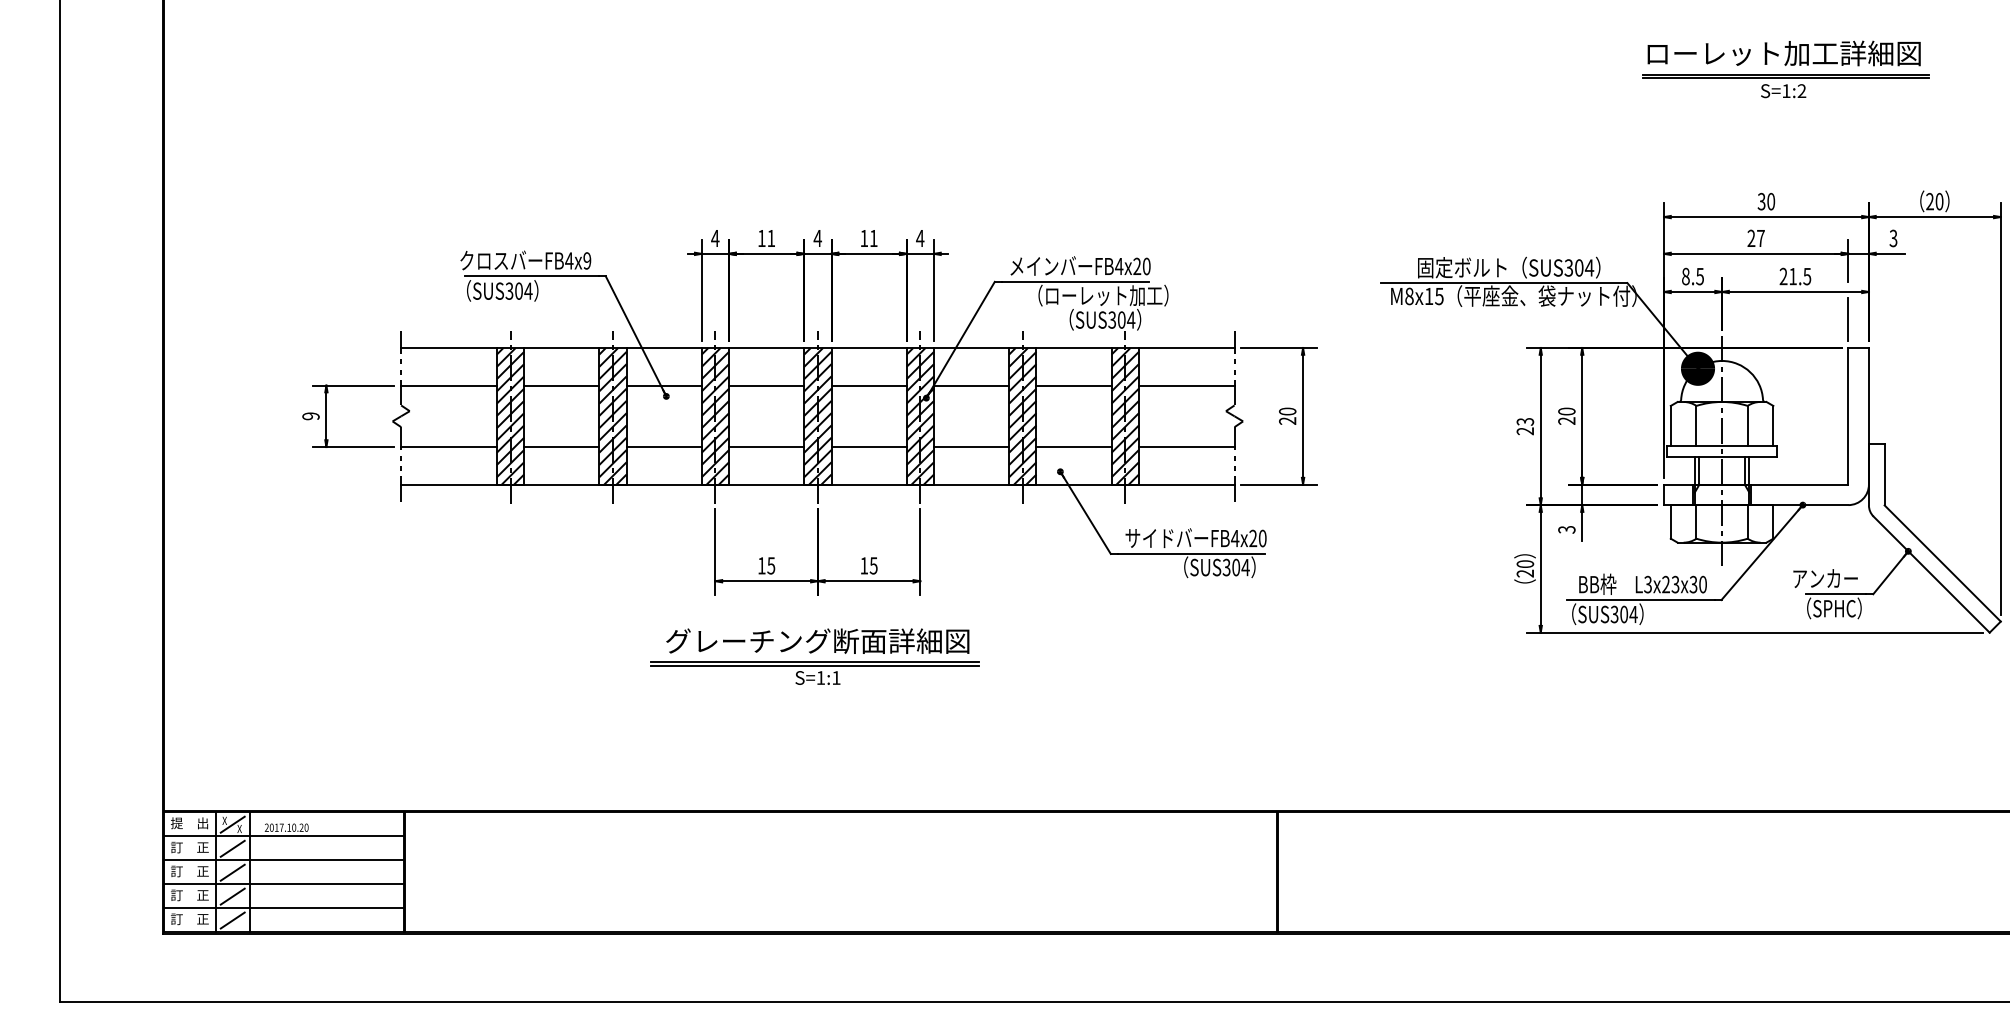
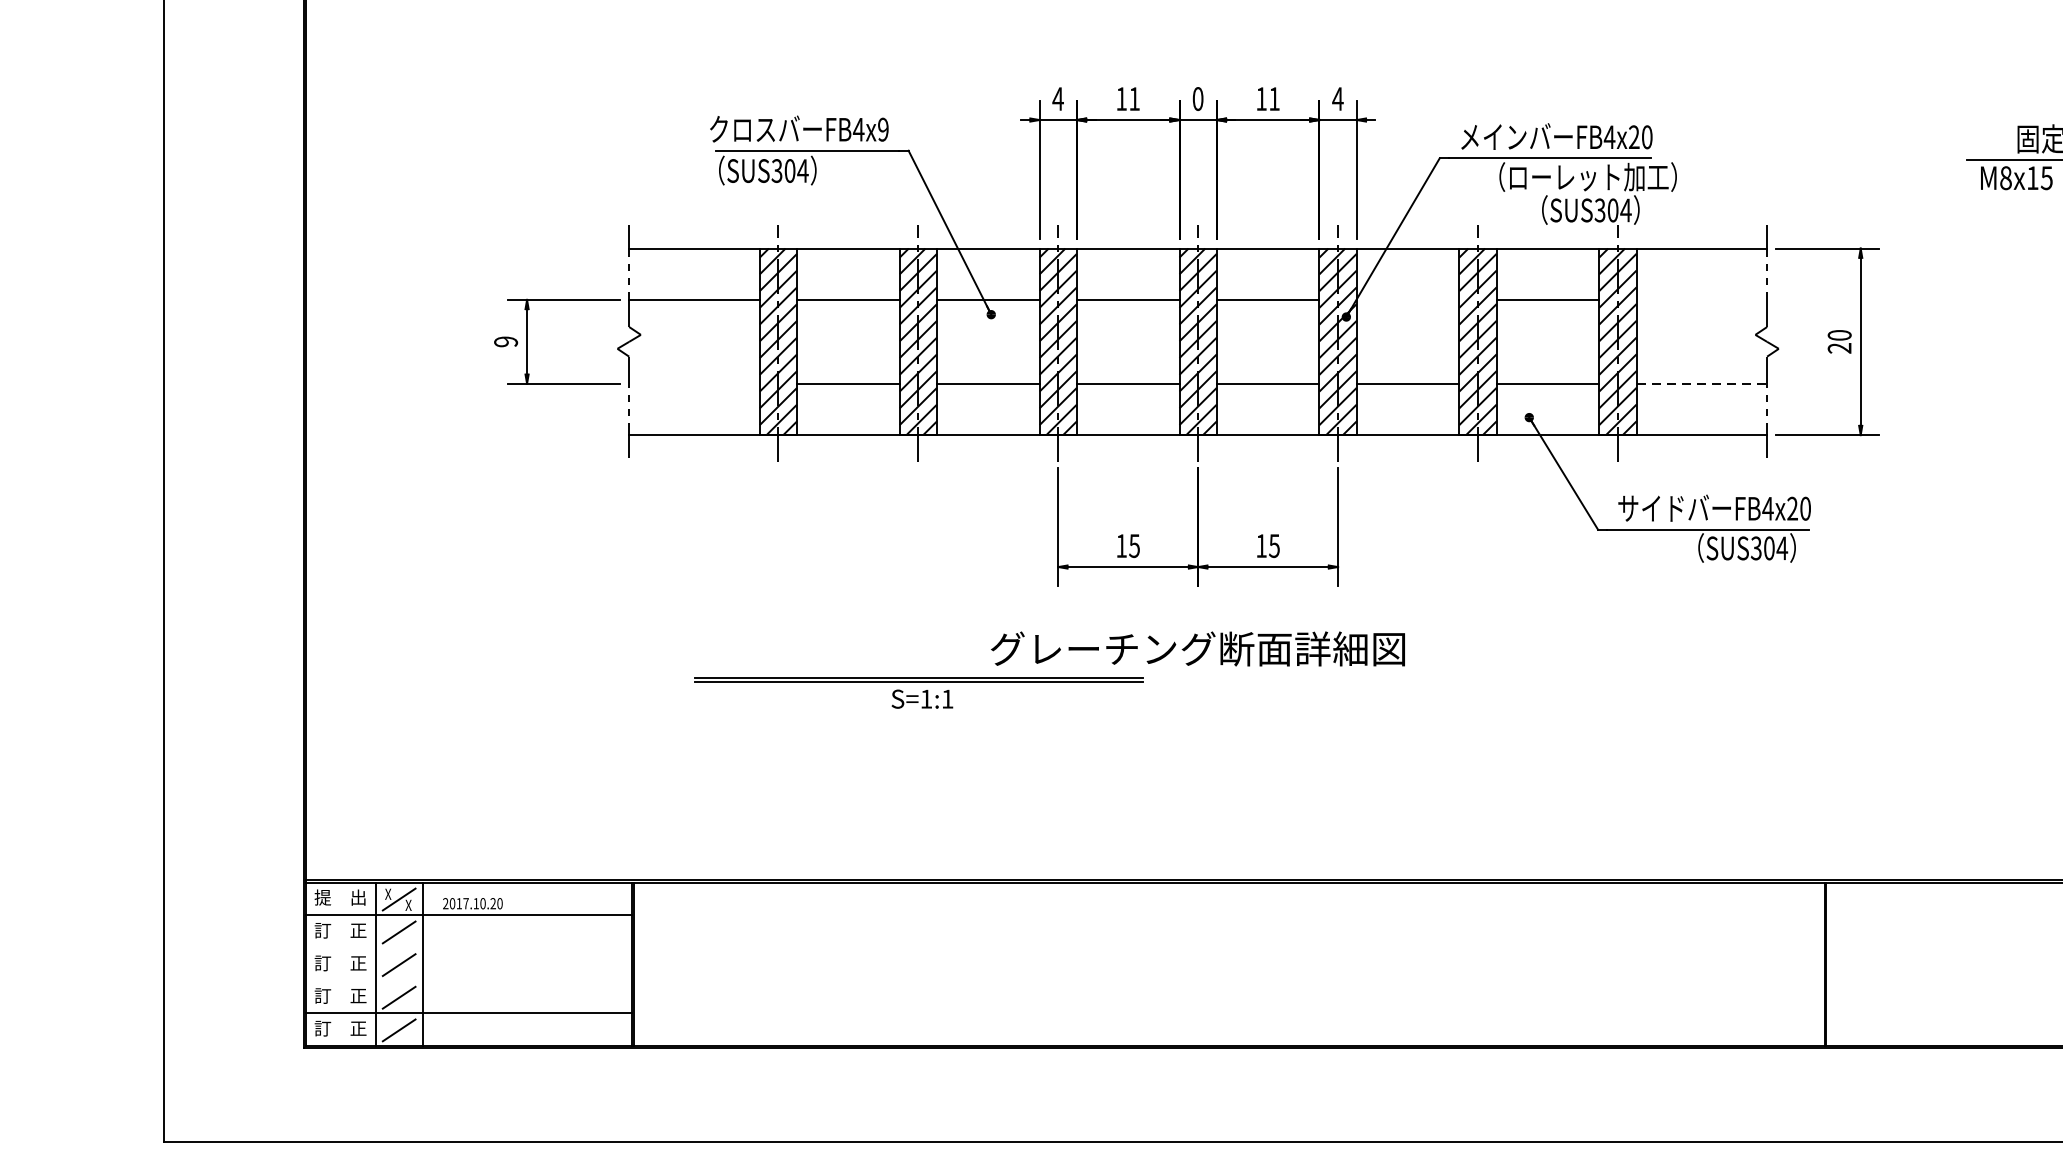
text: (817, 238) -> (1197, 99), 4 -> 0
line: (971, 385) -> (1407, 299), removed
line: (1186, 385) -> (1701, 299), removed
line: (448, 447) -> (693, 384), removed
line: (1186, 447) -> (1701, 384), solid -> dashed
part: (814, 672) -> (917, 691), moved
line: (283, 860) -> (468, 948), removed
line: (283, 884) -> (468, 981), removed

